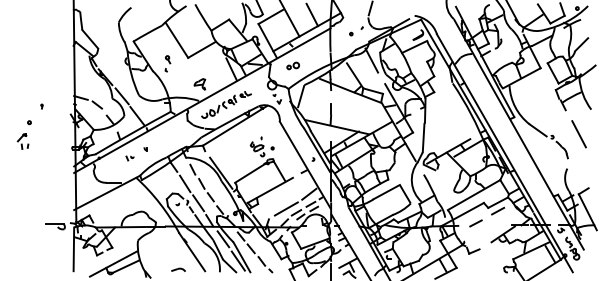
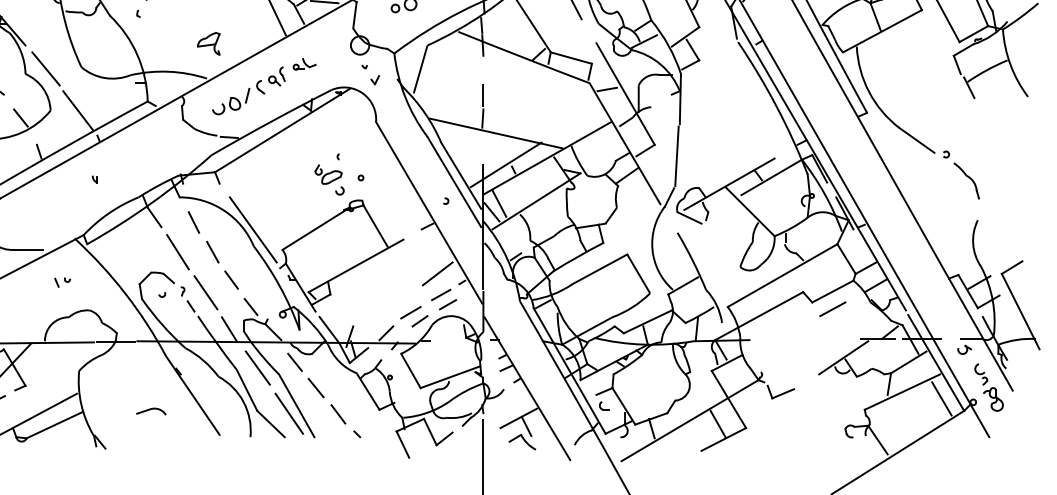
line: (578, 134) -> (1001, 148), removed
part: (129, 158) -> (61, 282), moved
line: (285, 208) -> (387, 303), removed
line: (475, 223) -> (785, 335), removed
part: (178, 269) -> (151, 410), moved

